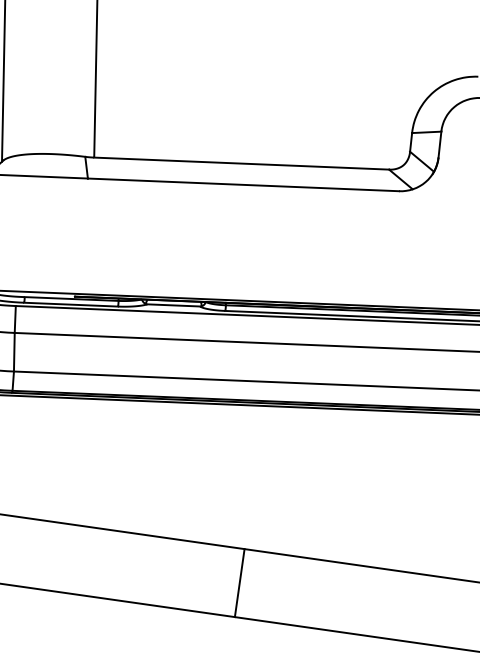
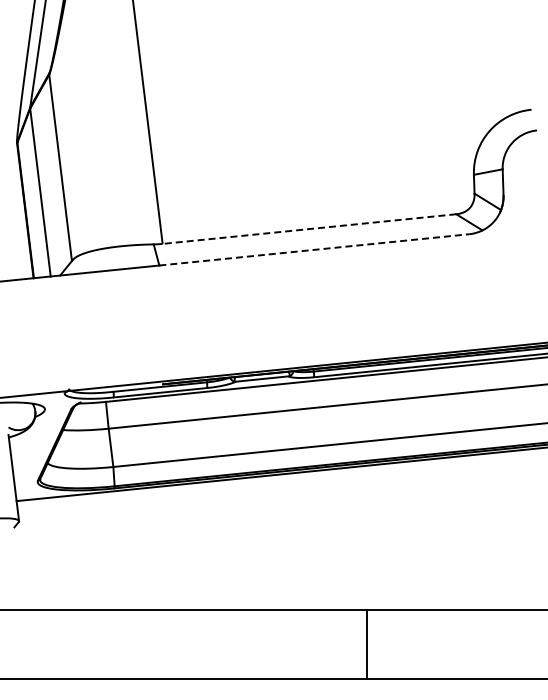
line: (241, 164) -> (309, 229), solid -> dashed
line: (243, 184) -> (314, 249), solid -> dashed

